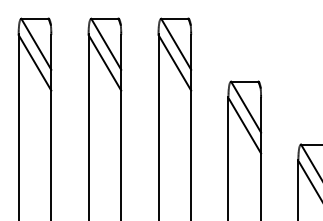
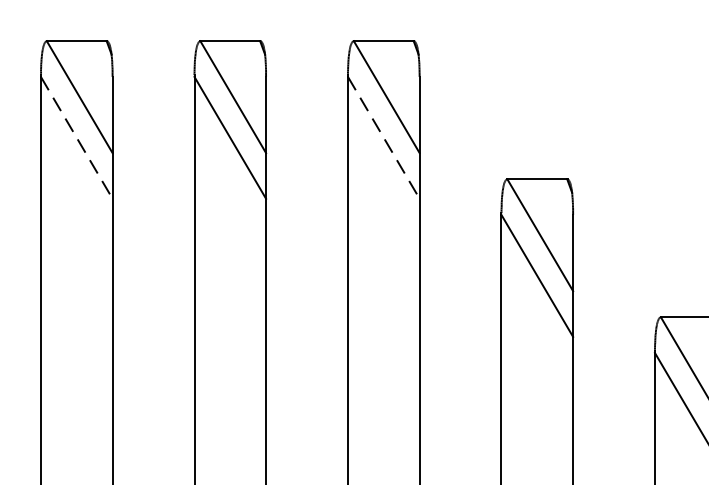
line: (35, 63) -> (77, 139), solid -> dashed
line: (175, 63) -> (385, 139), solid -> dashed

